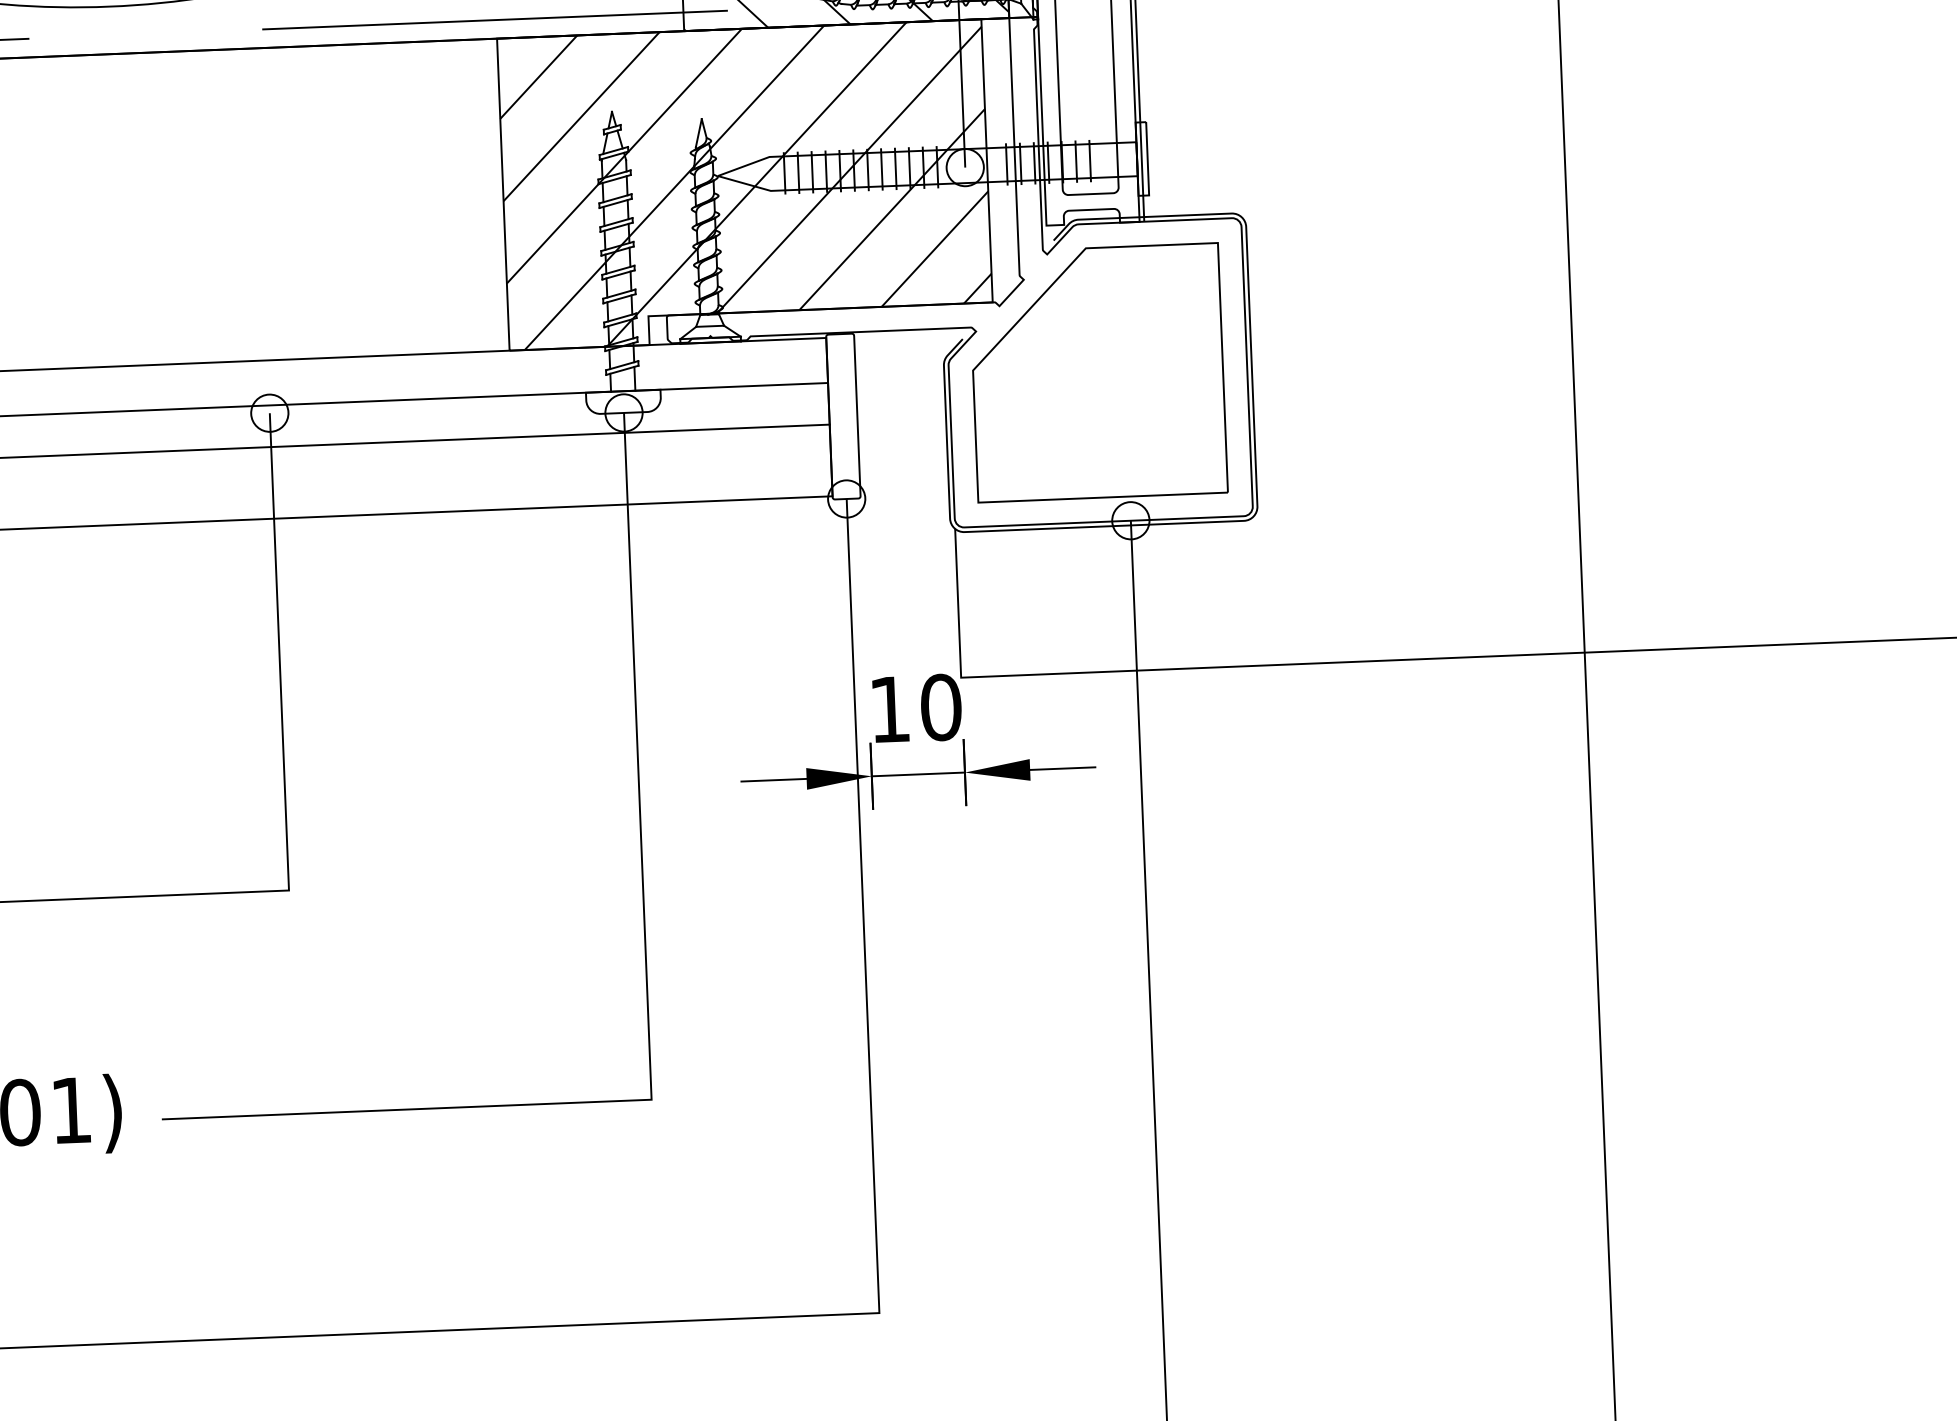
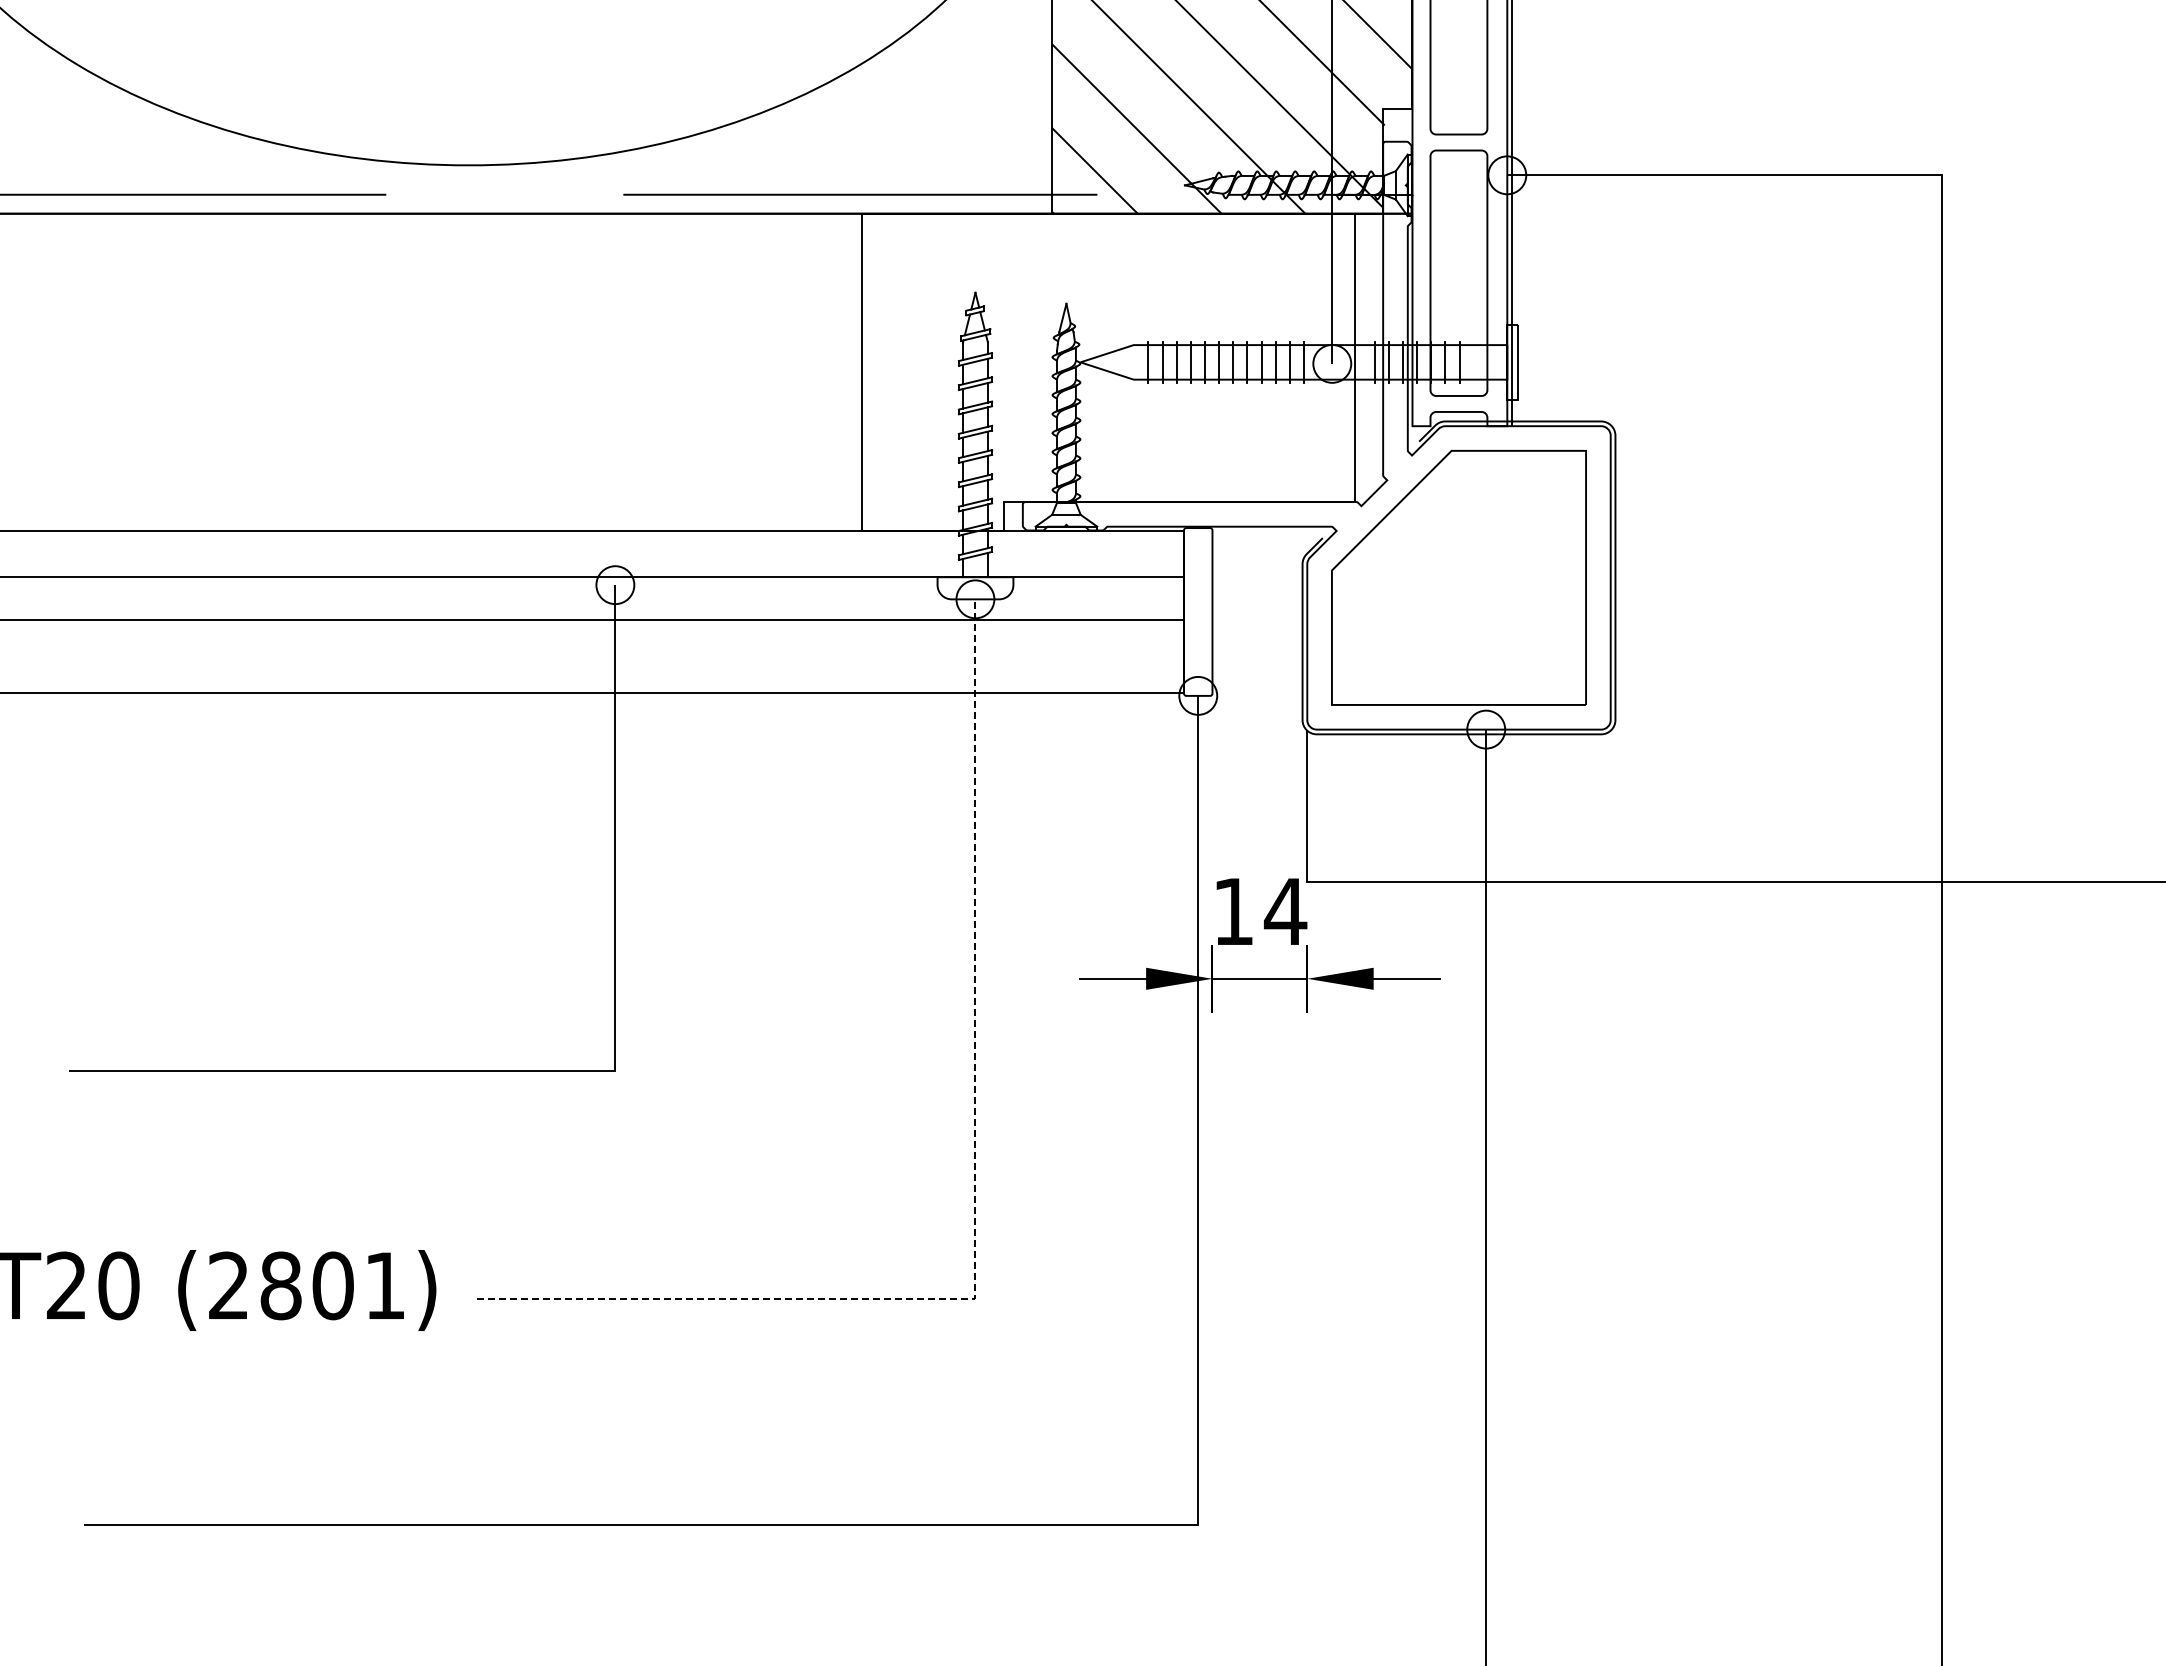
hatch: (744, 184) -> (1107, 372), removed
text: (940, 707) -> (1285, 911), 10 -> 14
line: (647, 1001) -> (975, 1198), solid -> dashed

